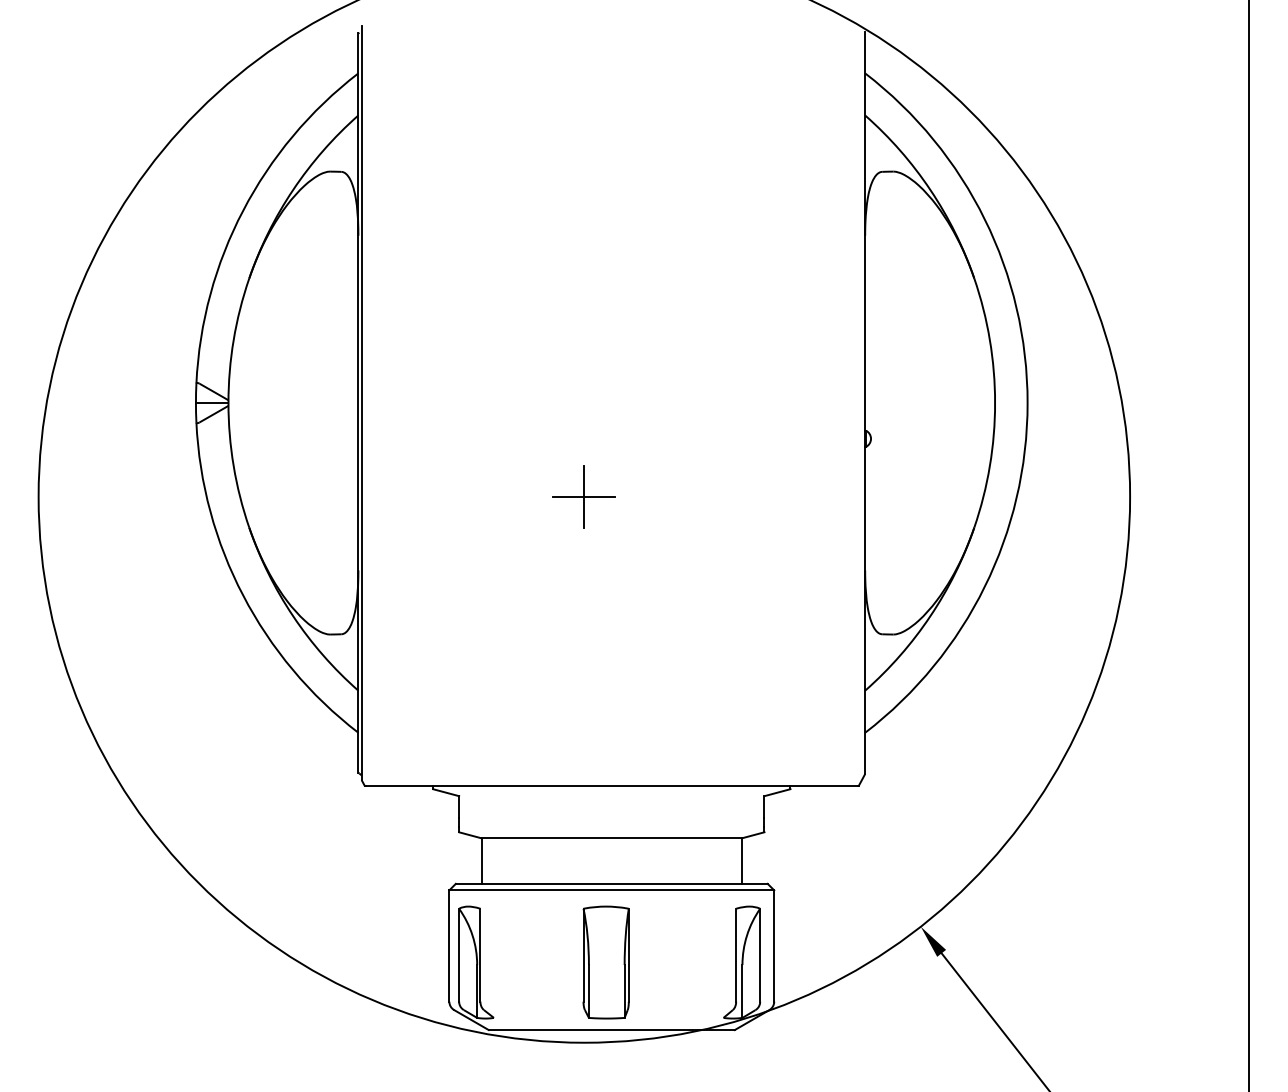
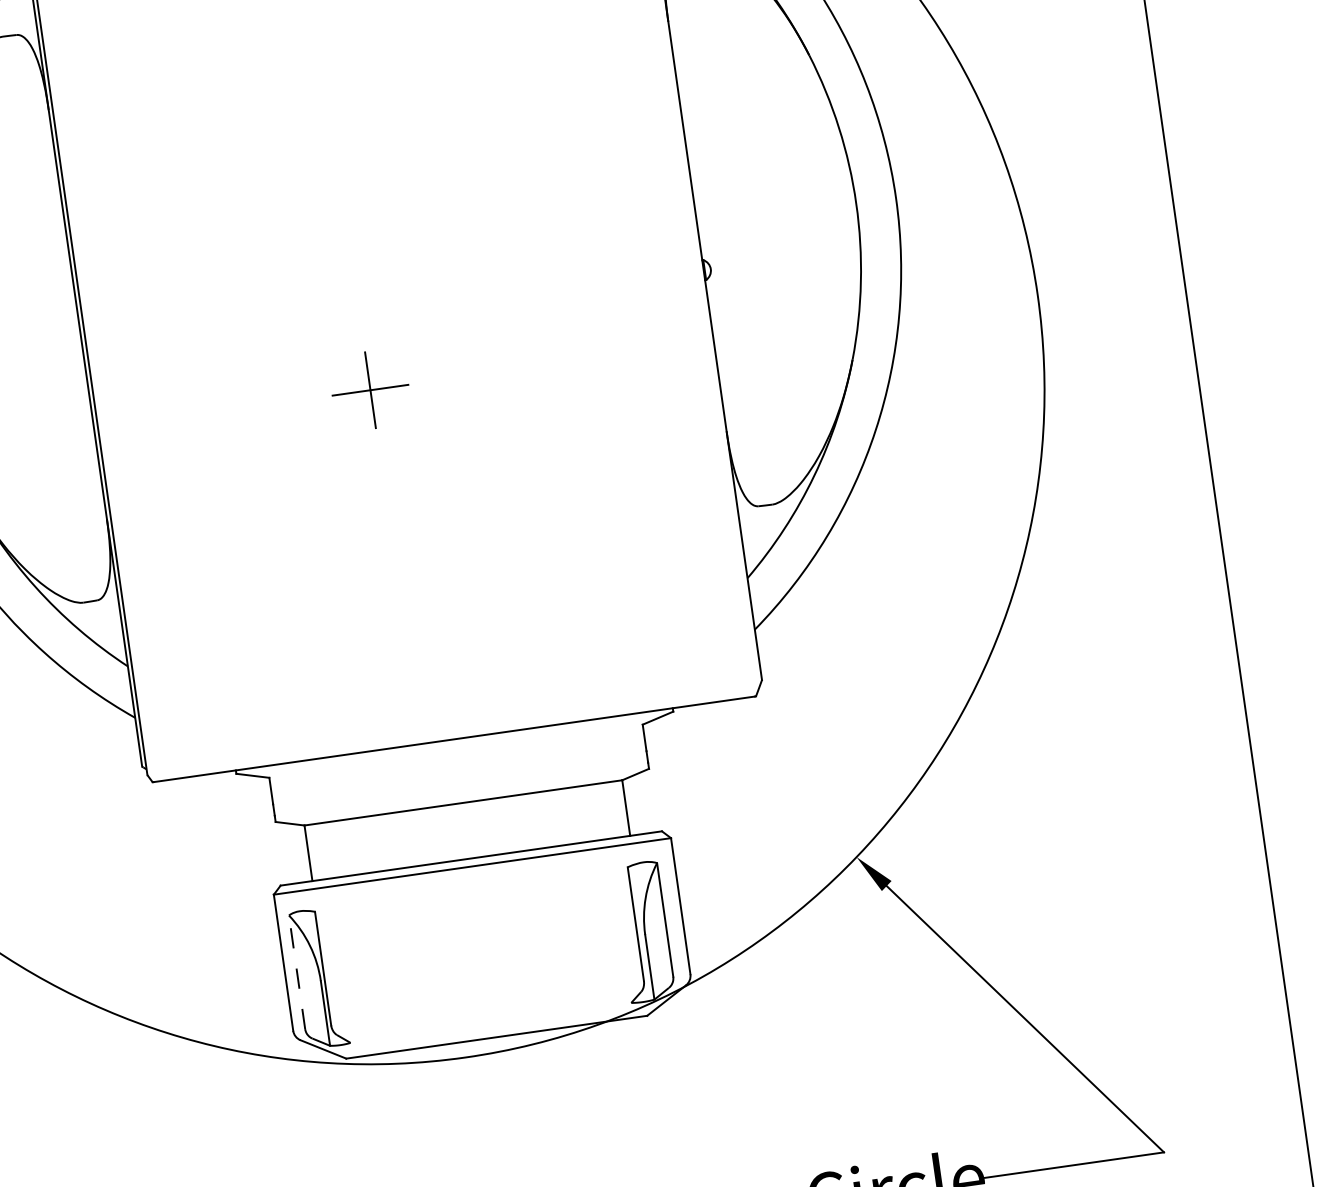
line: (459, 954) -> (297, 971), solid -> dashed
part: (605, 962) -> (477, 955), removed

